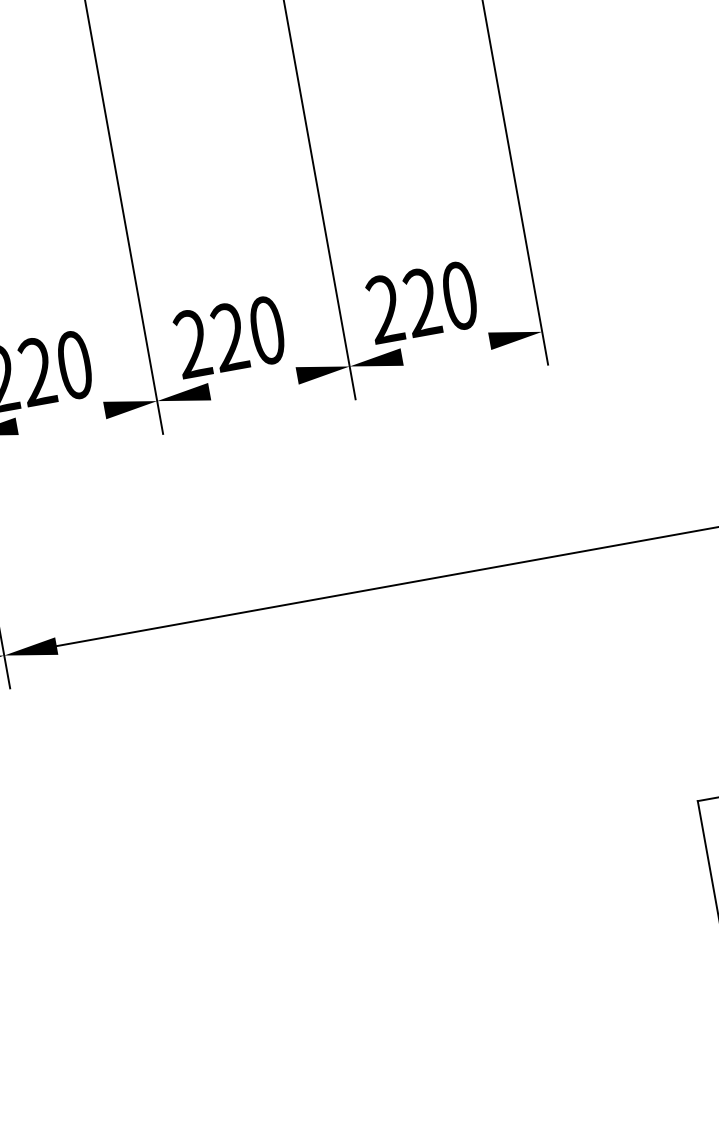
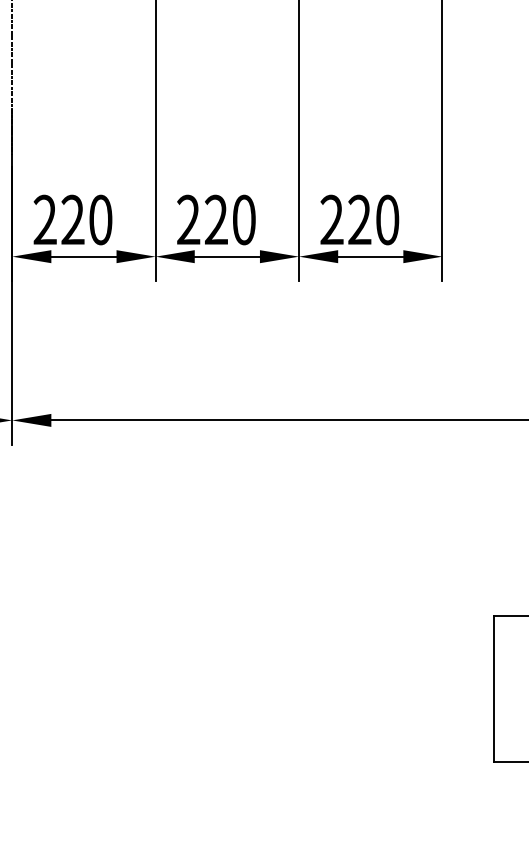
line: (445, 348) -> (370, 256), added
line: (252, 383) -> (226, 256), added
line: (60, 418) -> (83, 256), added

